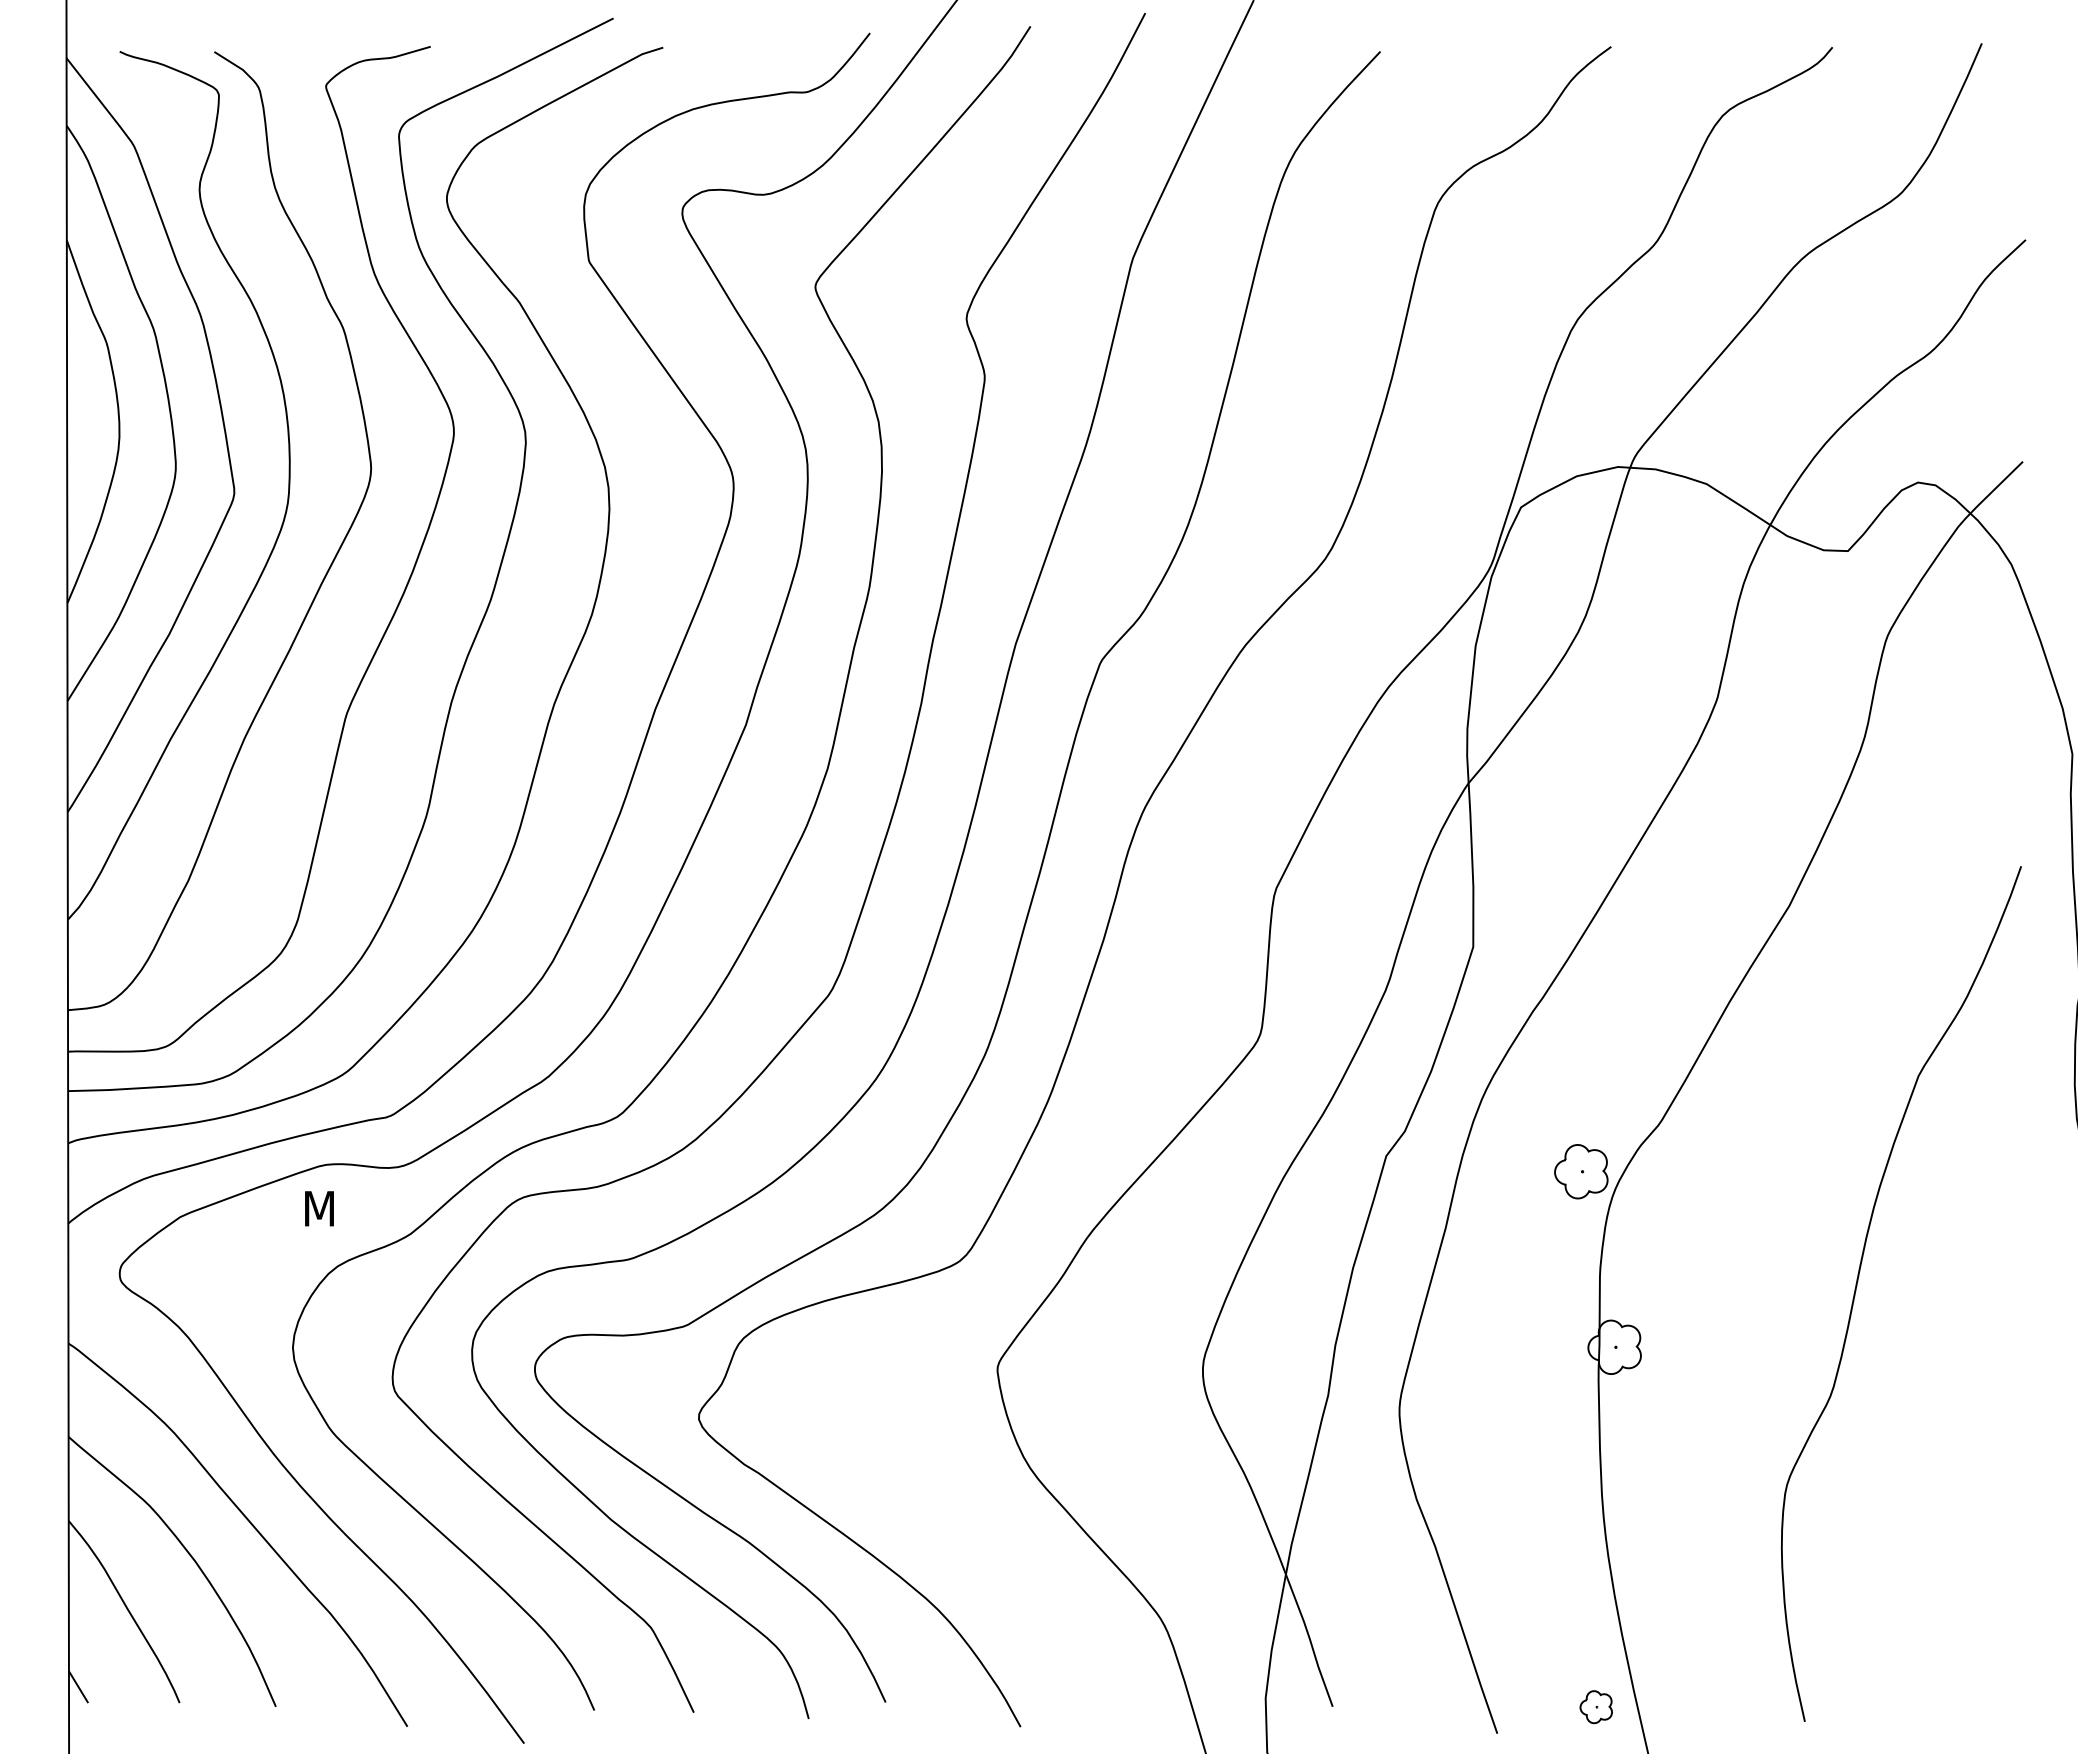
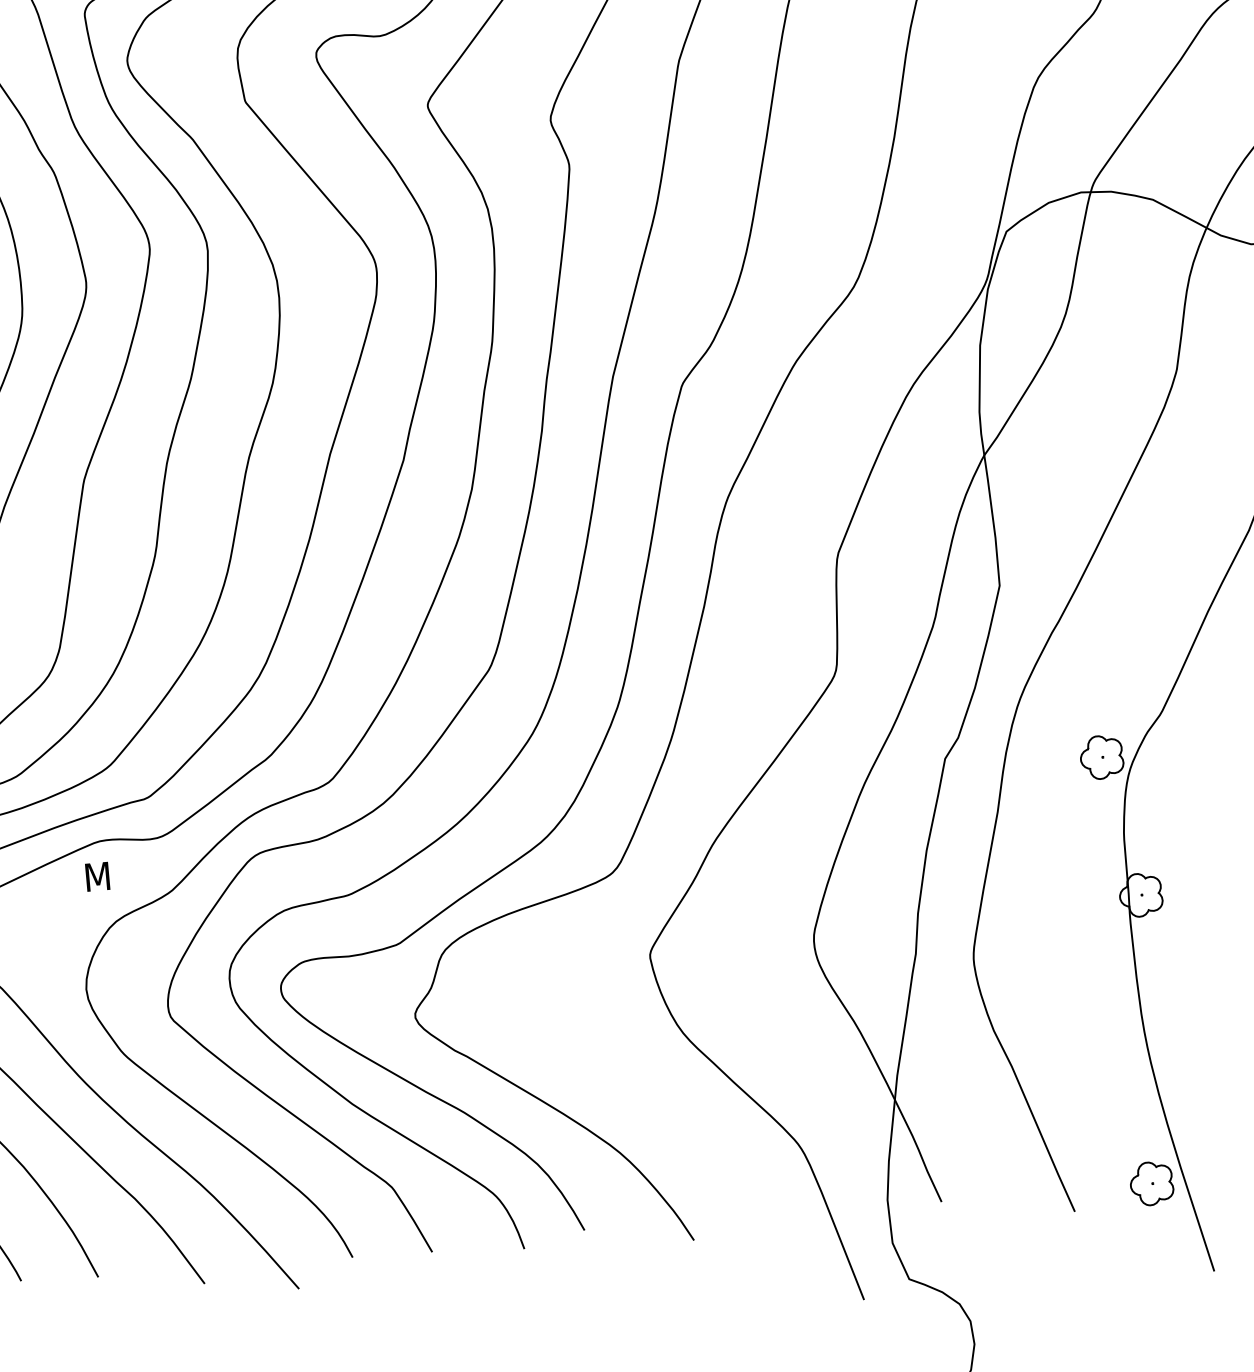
part: (1596, 1706) -> (1152, 1183), size x1.67

